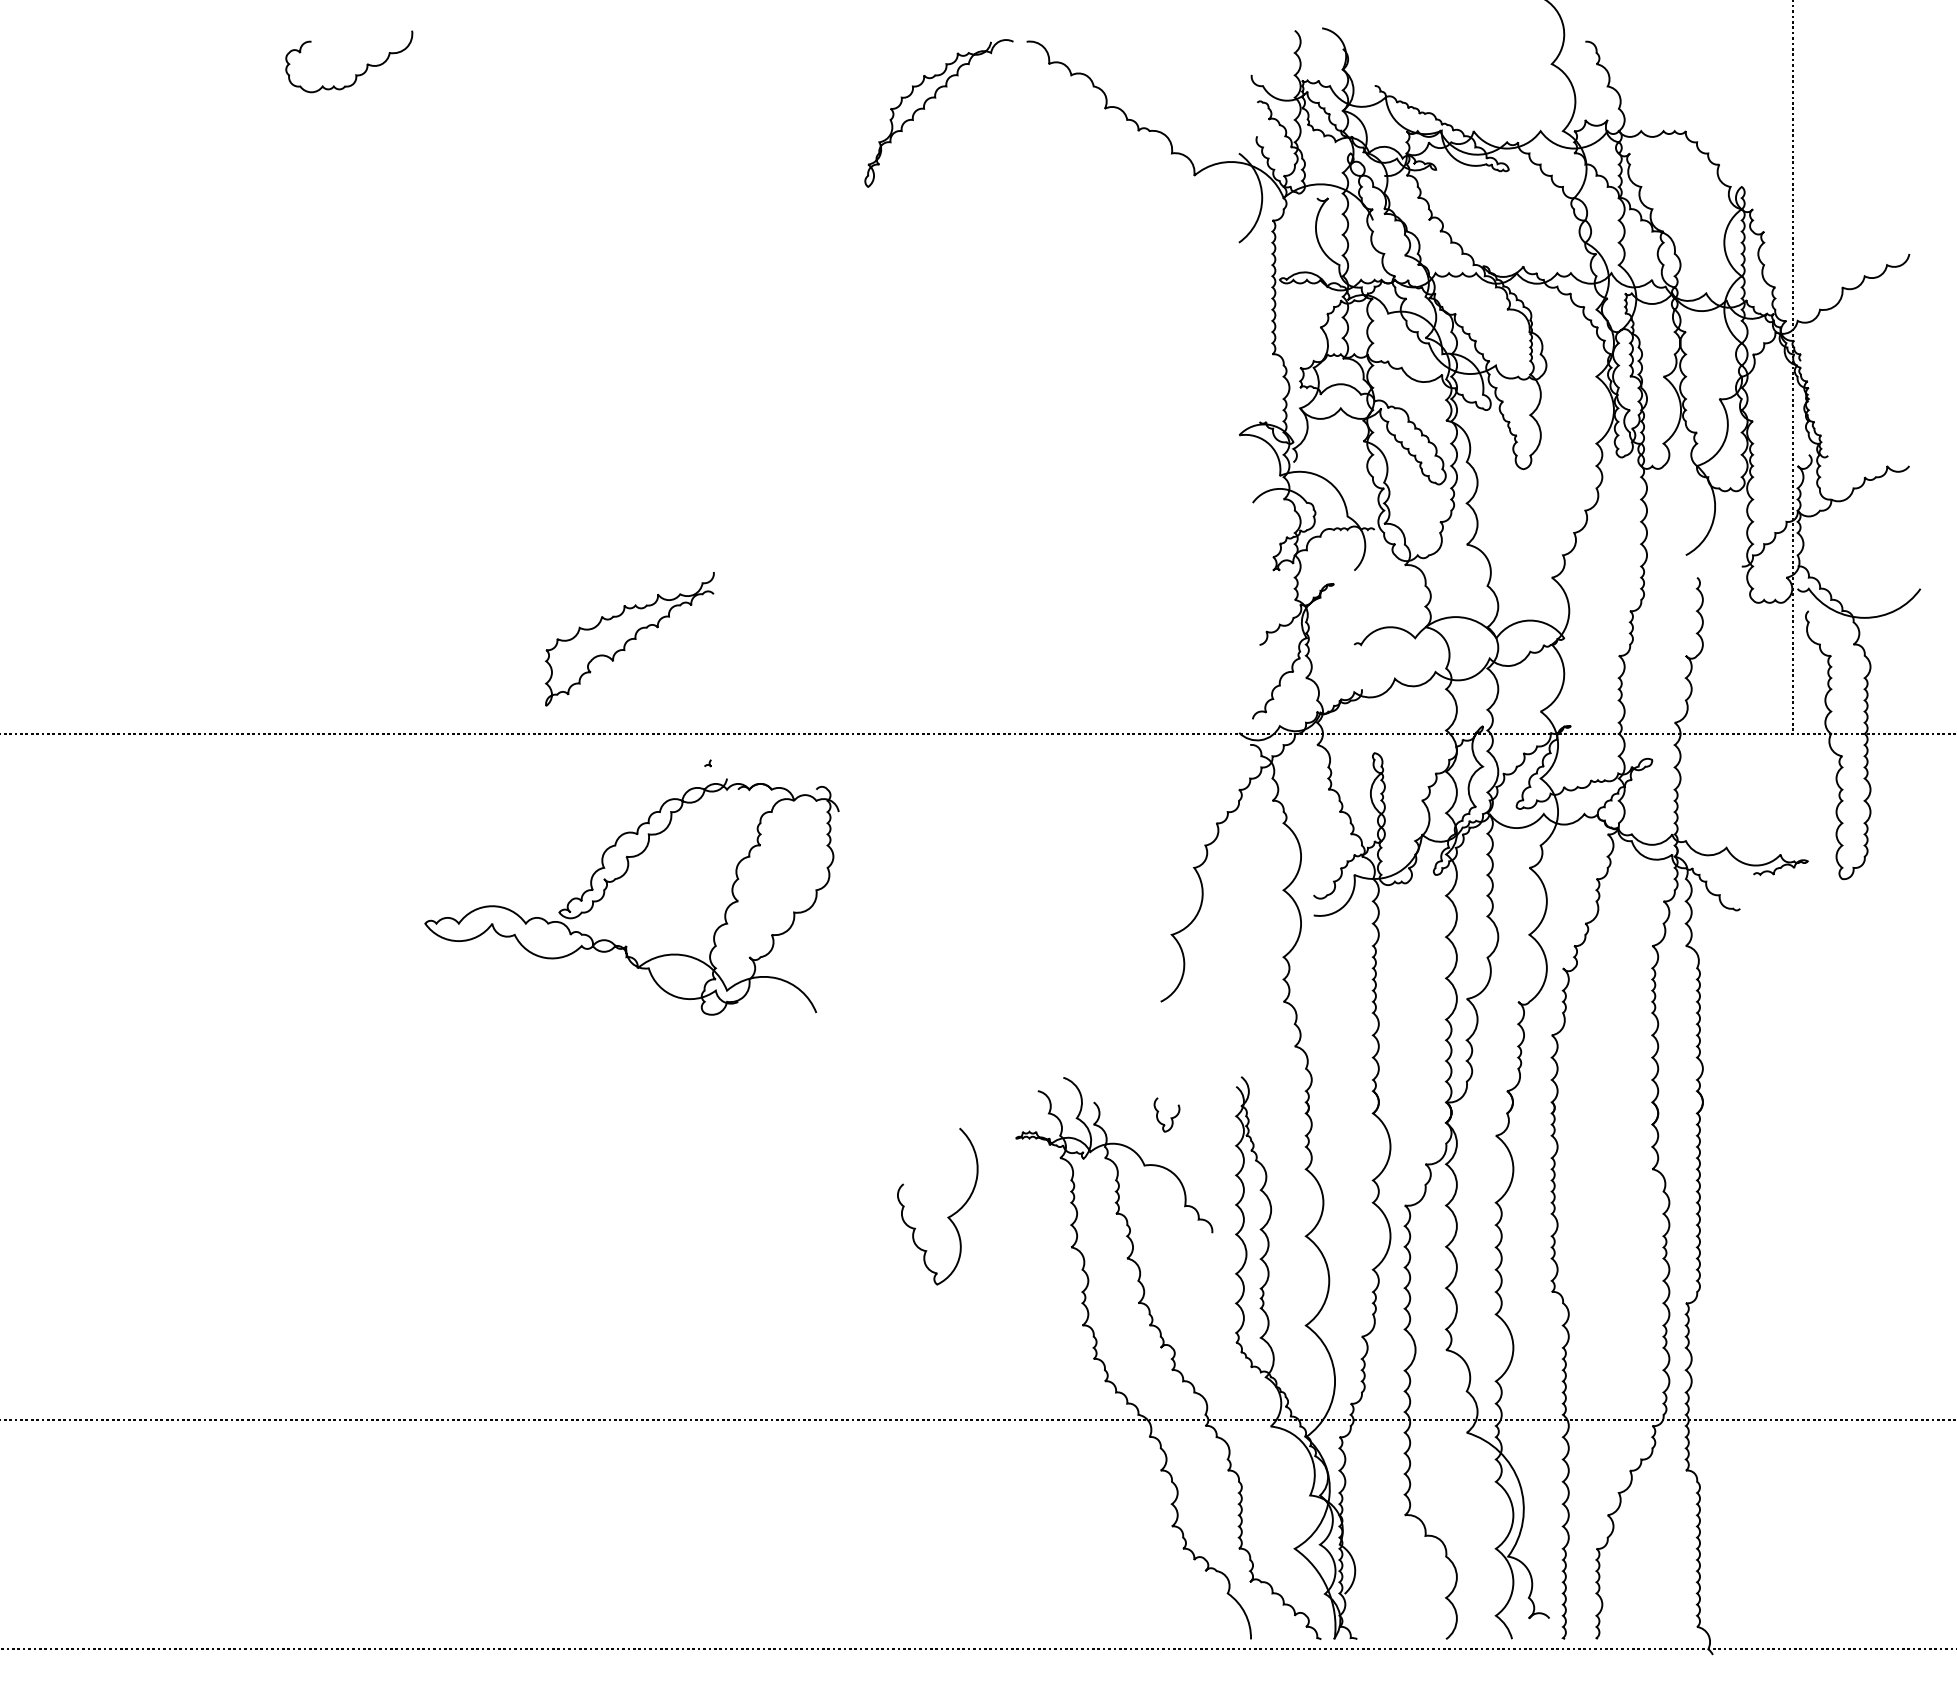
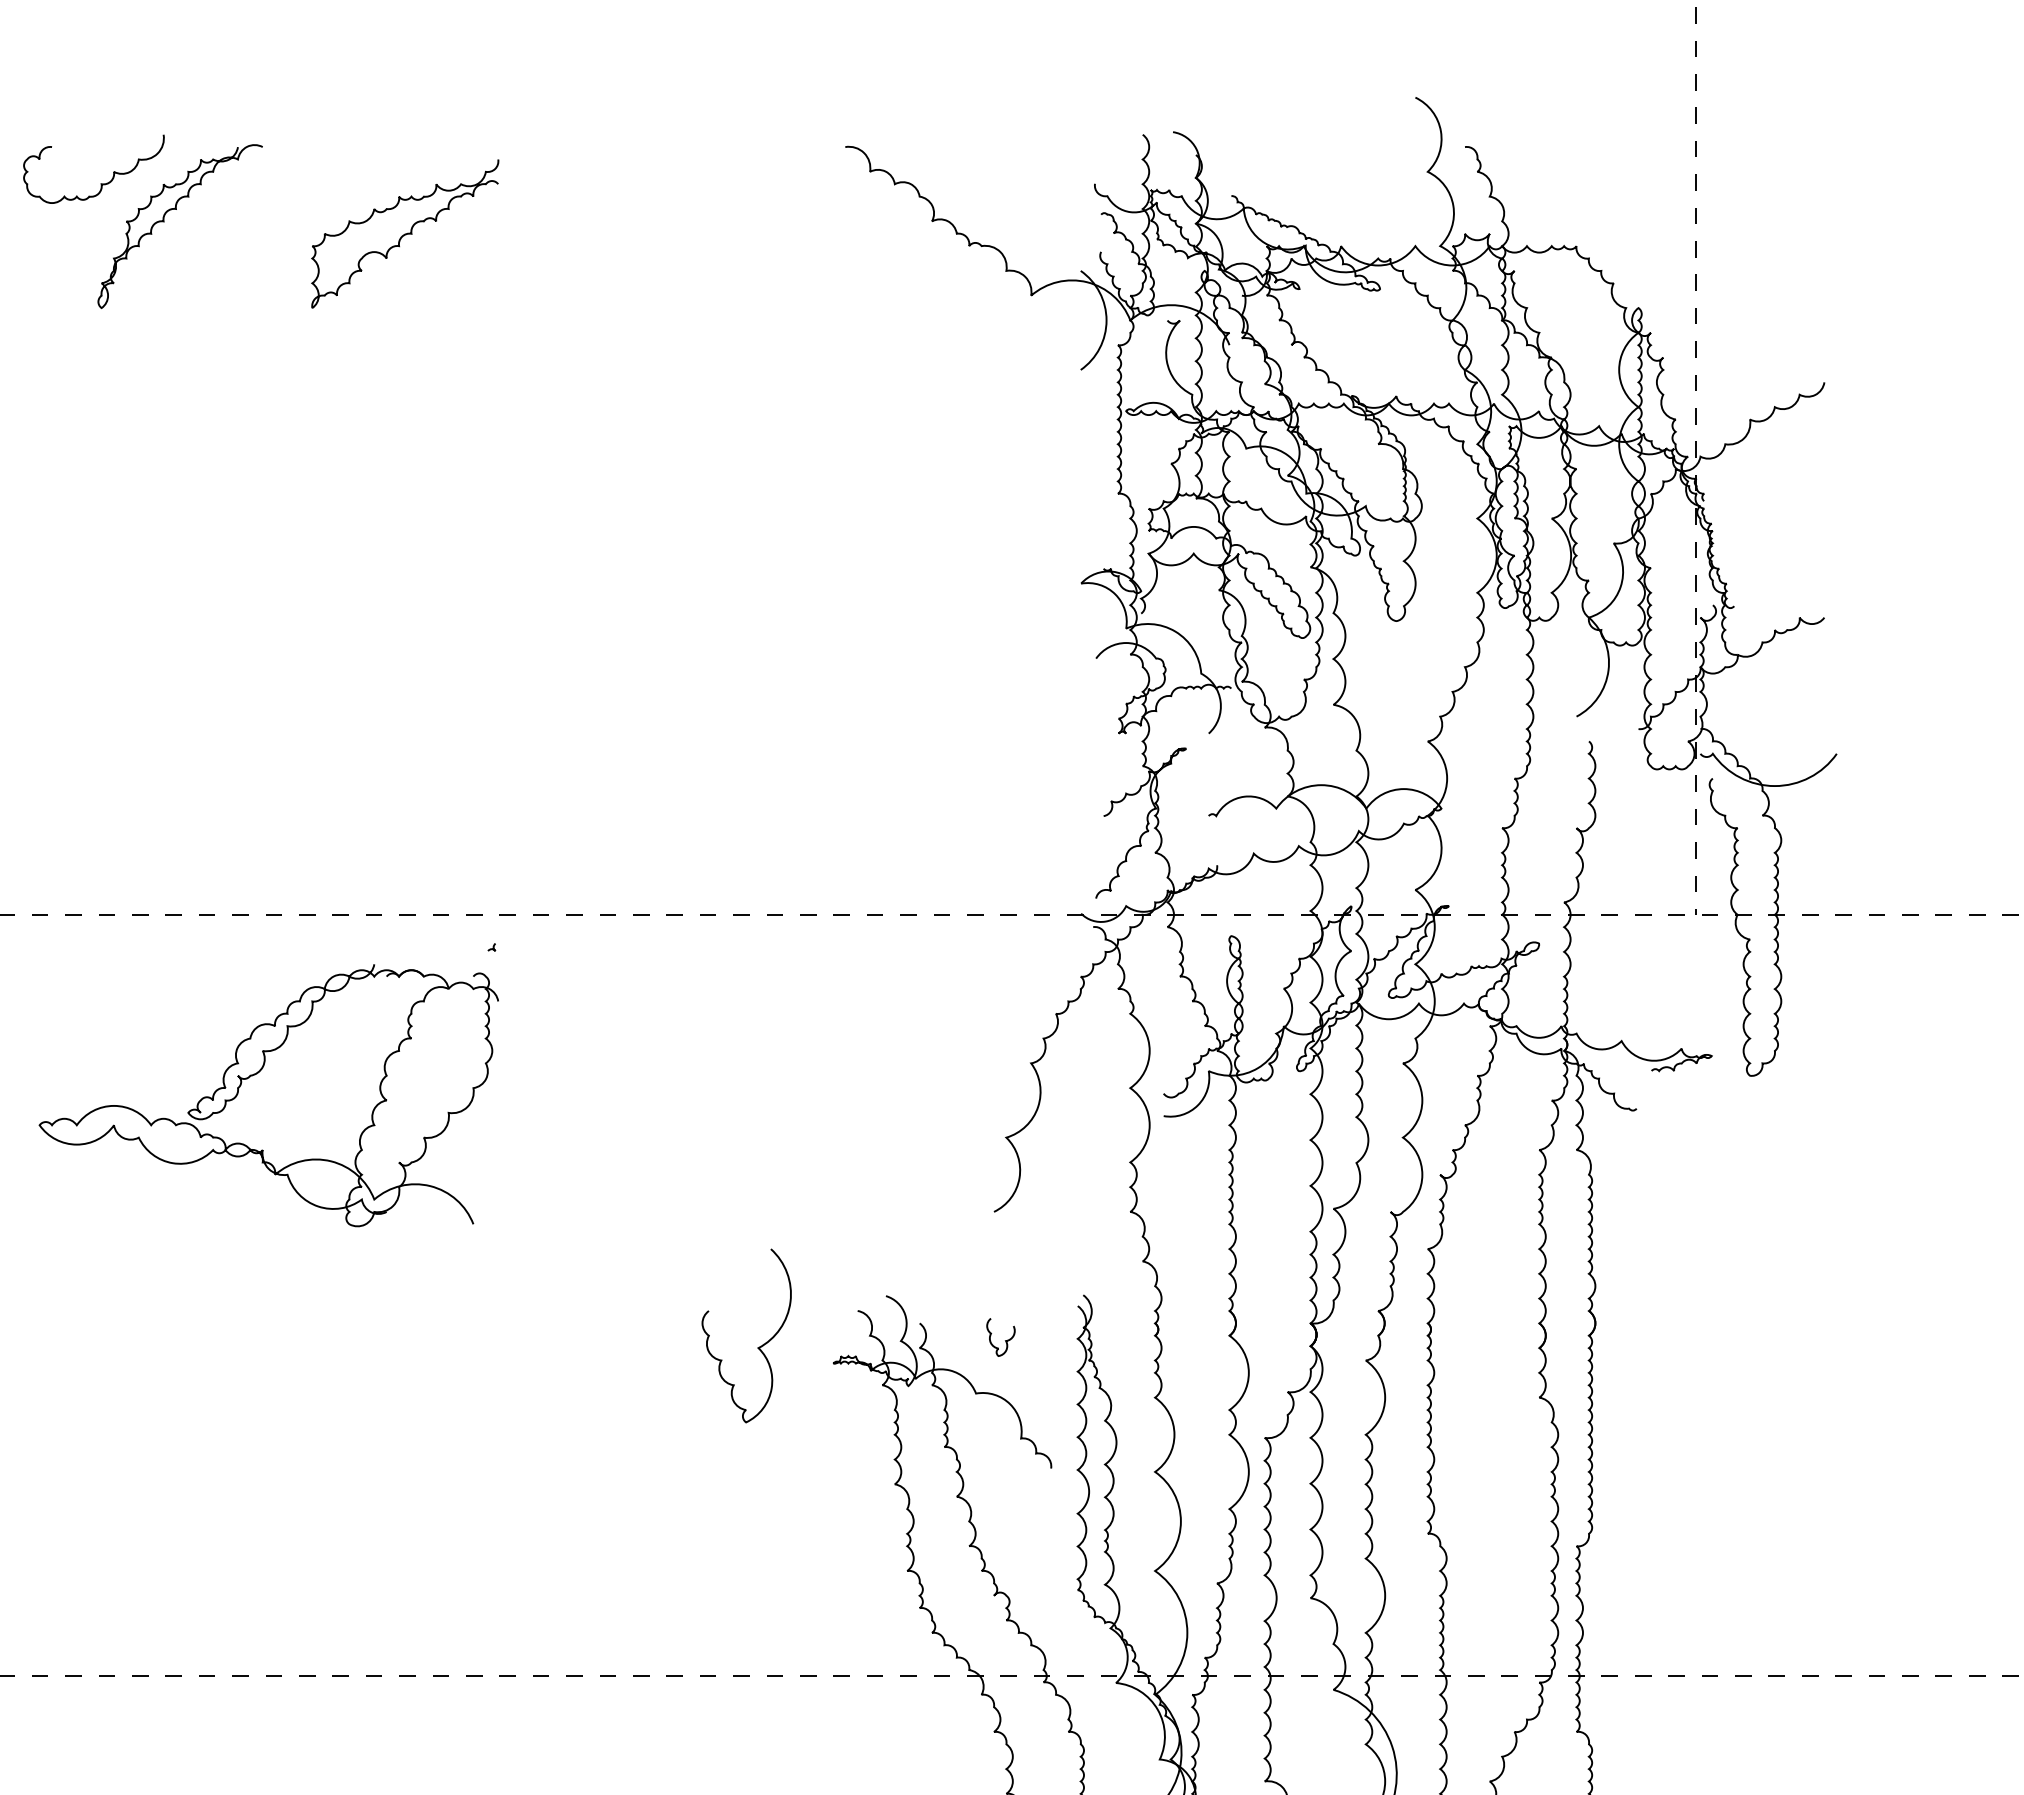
curve: (925, 109) -> (165, 222), moved
curve: (629, 639) -> (404, 234), moved
part: (620, 878) -> (256, 1075), moved
curve: (948, 1216) -> (758, 1346), moved

